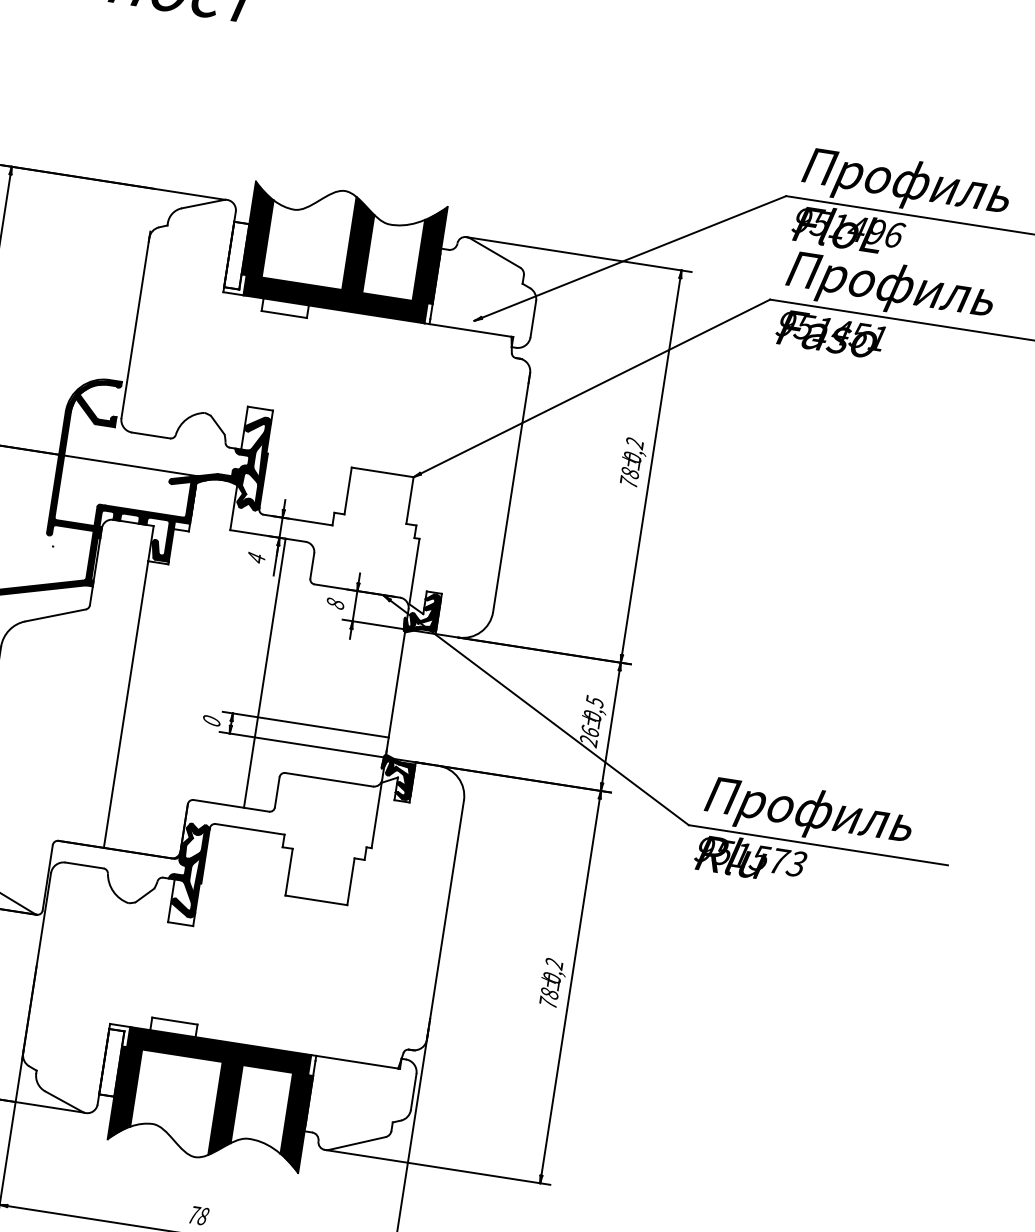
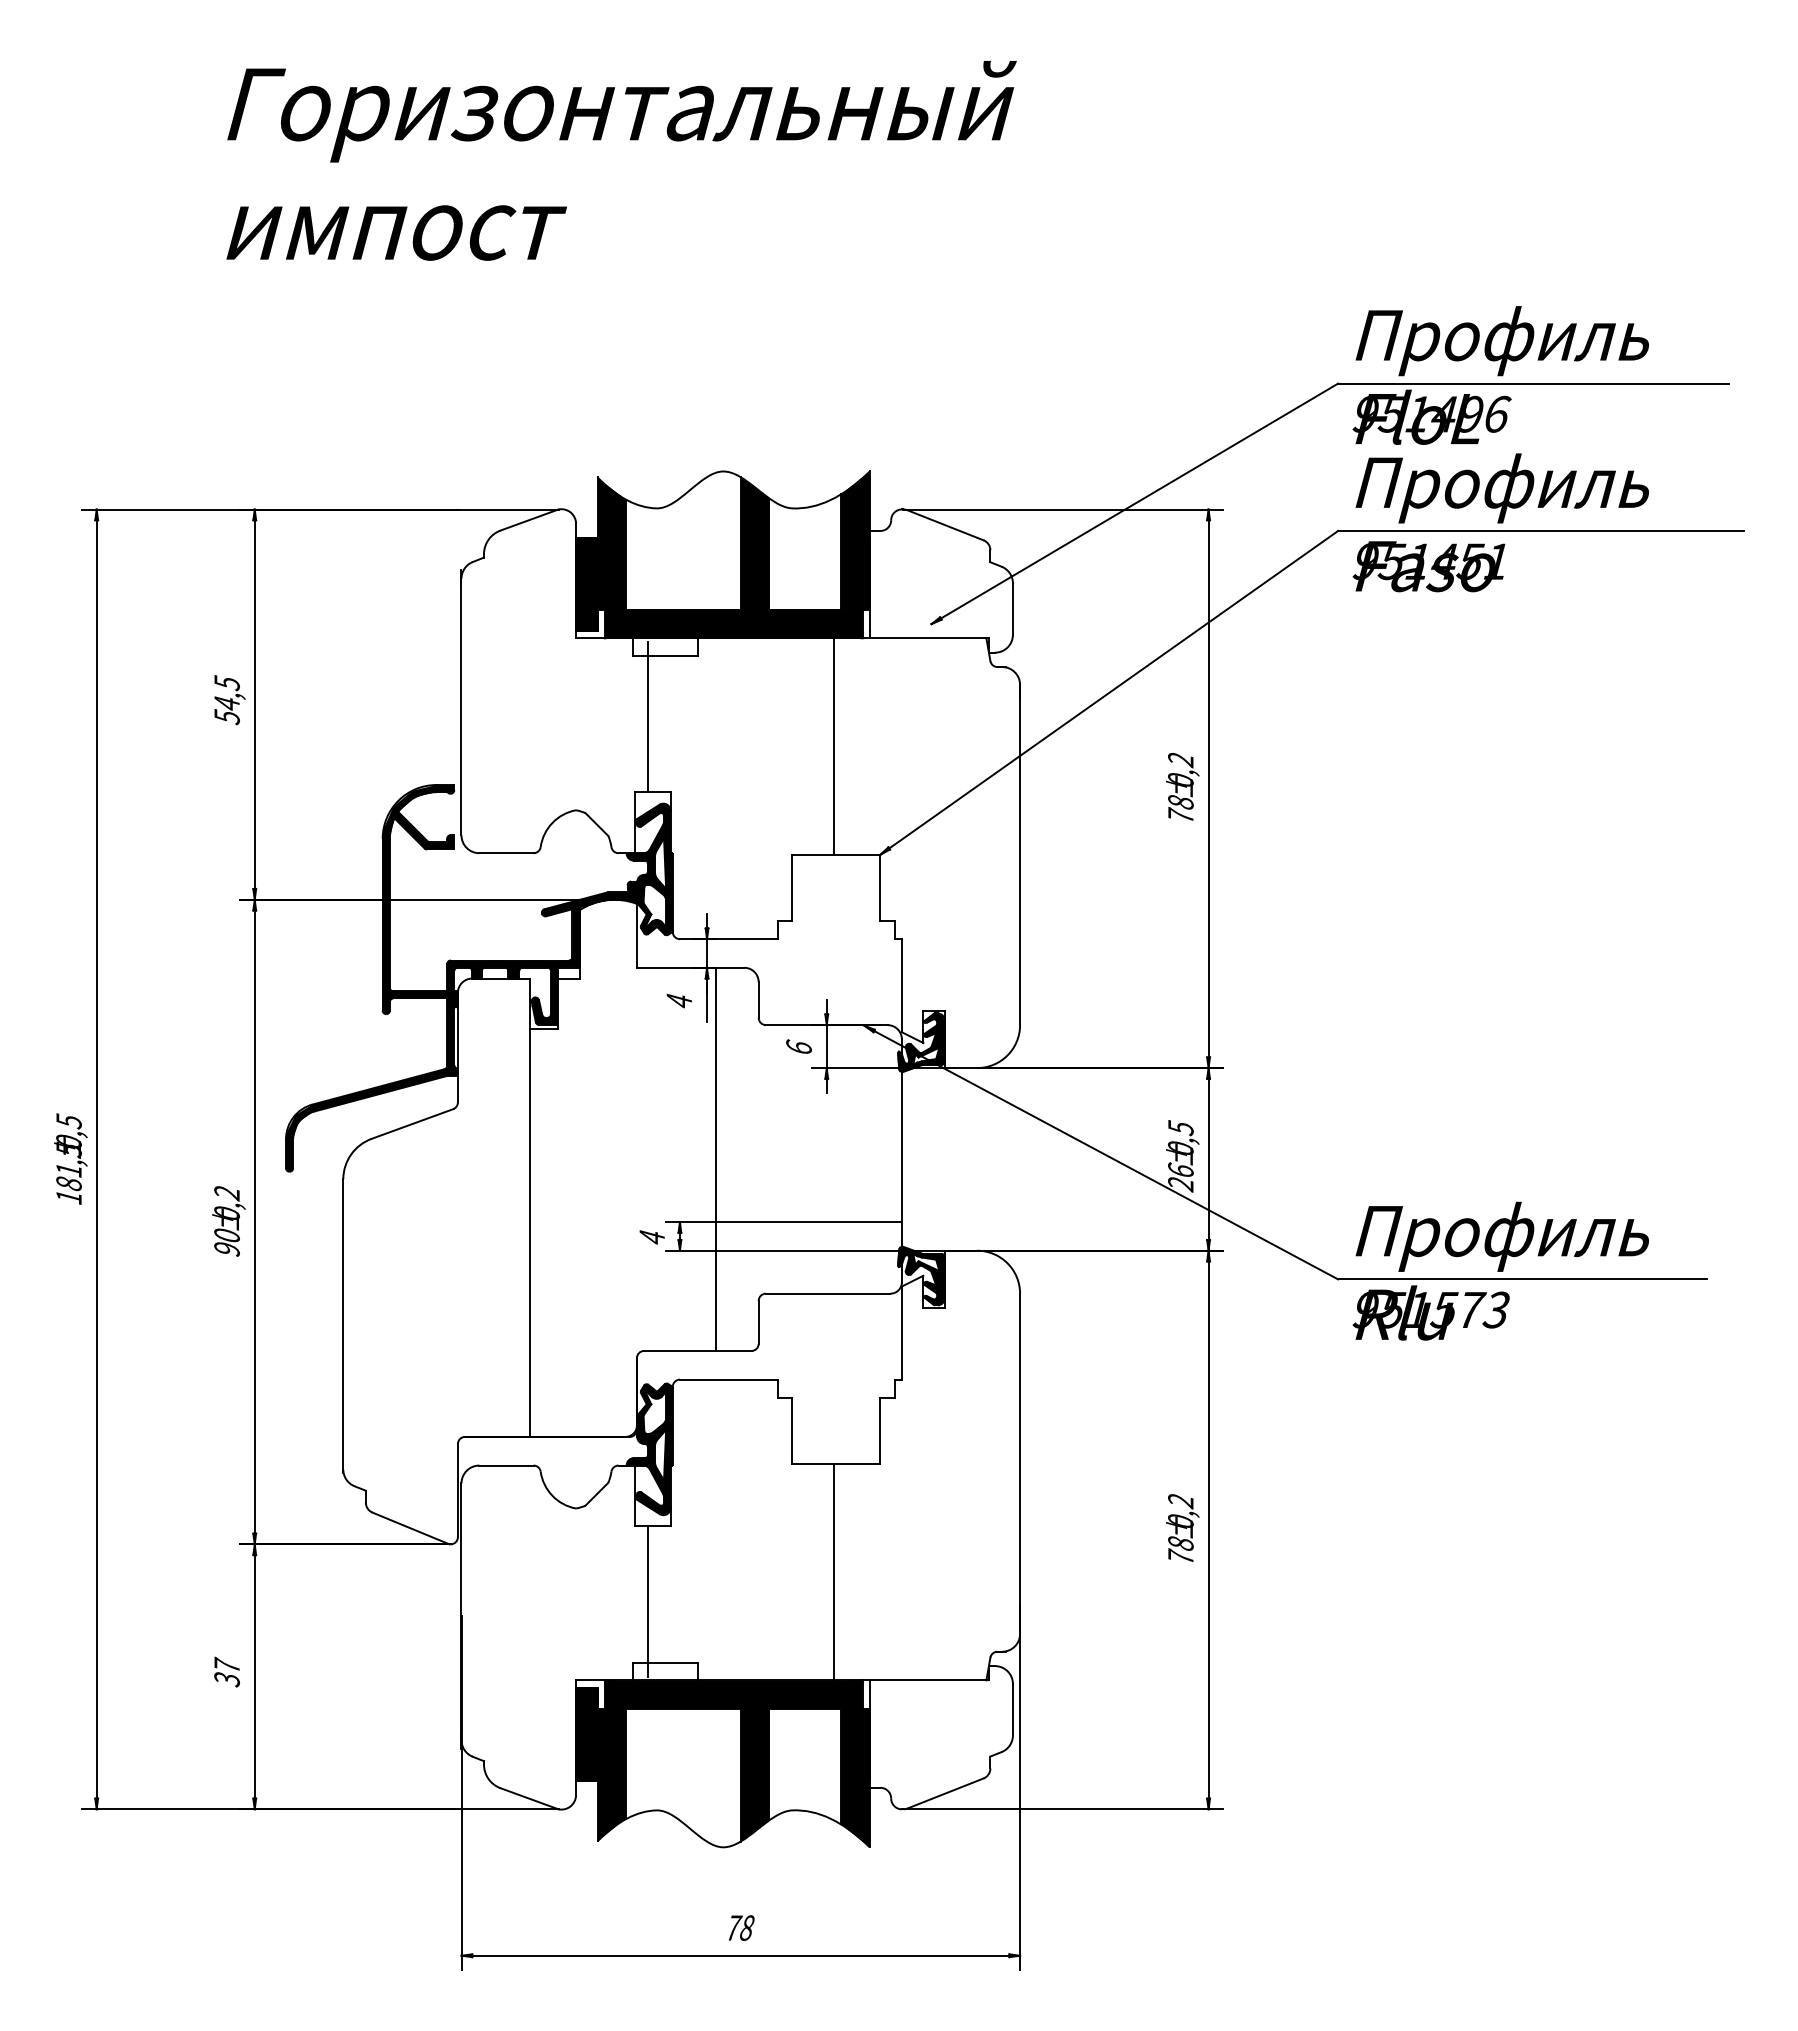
fill: (236, 255) -> (586, 584), added
line: (265, 354) -> (647, 716), added
line: (393, 391) -> (833, 739), added
text: (335, 602) -> (798, 1046), 8 -> 6
text: (211, 721) -> (652, 1237), 0 -> 4
line: (168, 976) -> (647, 1601), added
line: (301, 981) -> (833, 1579), added
fill: (111, 1062) -> (586, 1733), added

